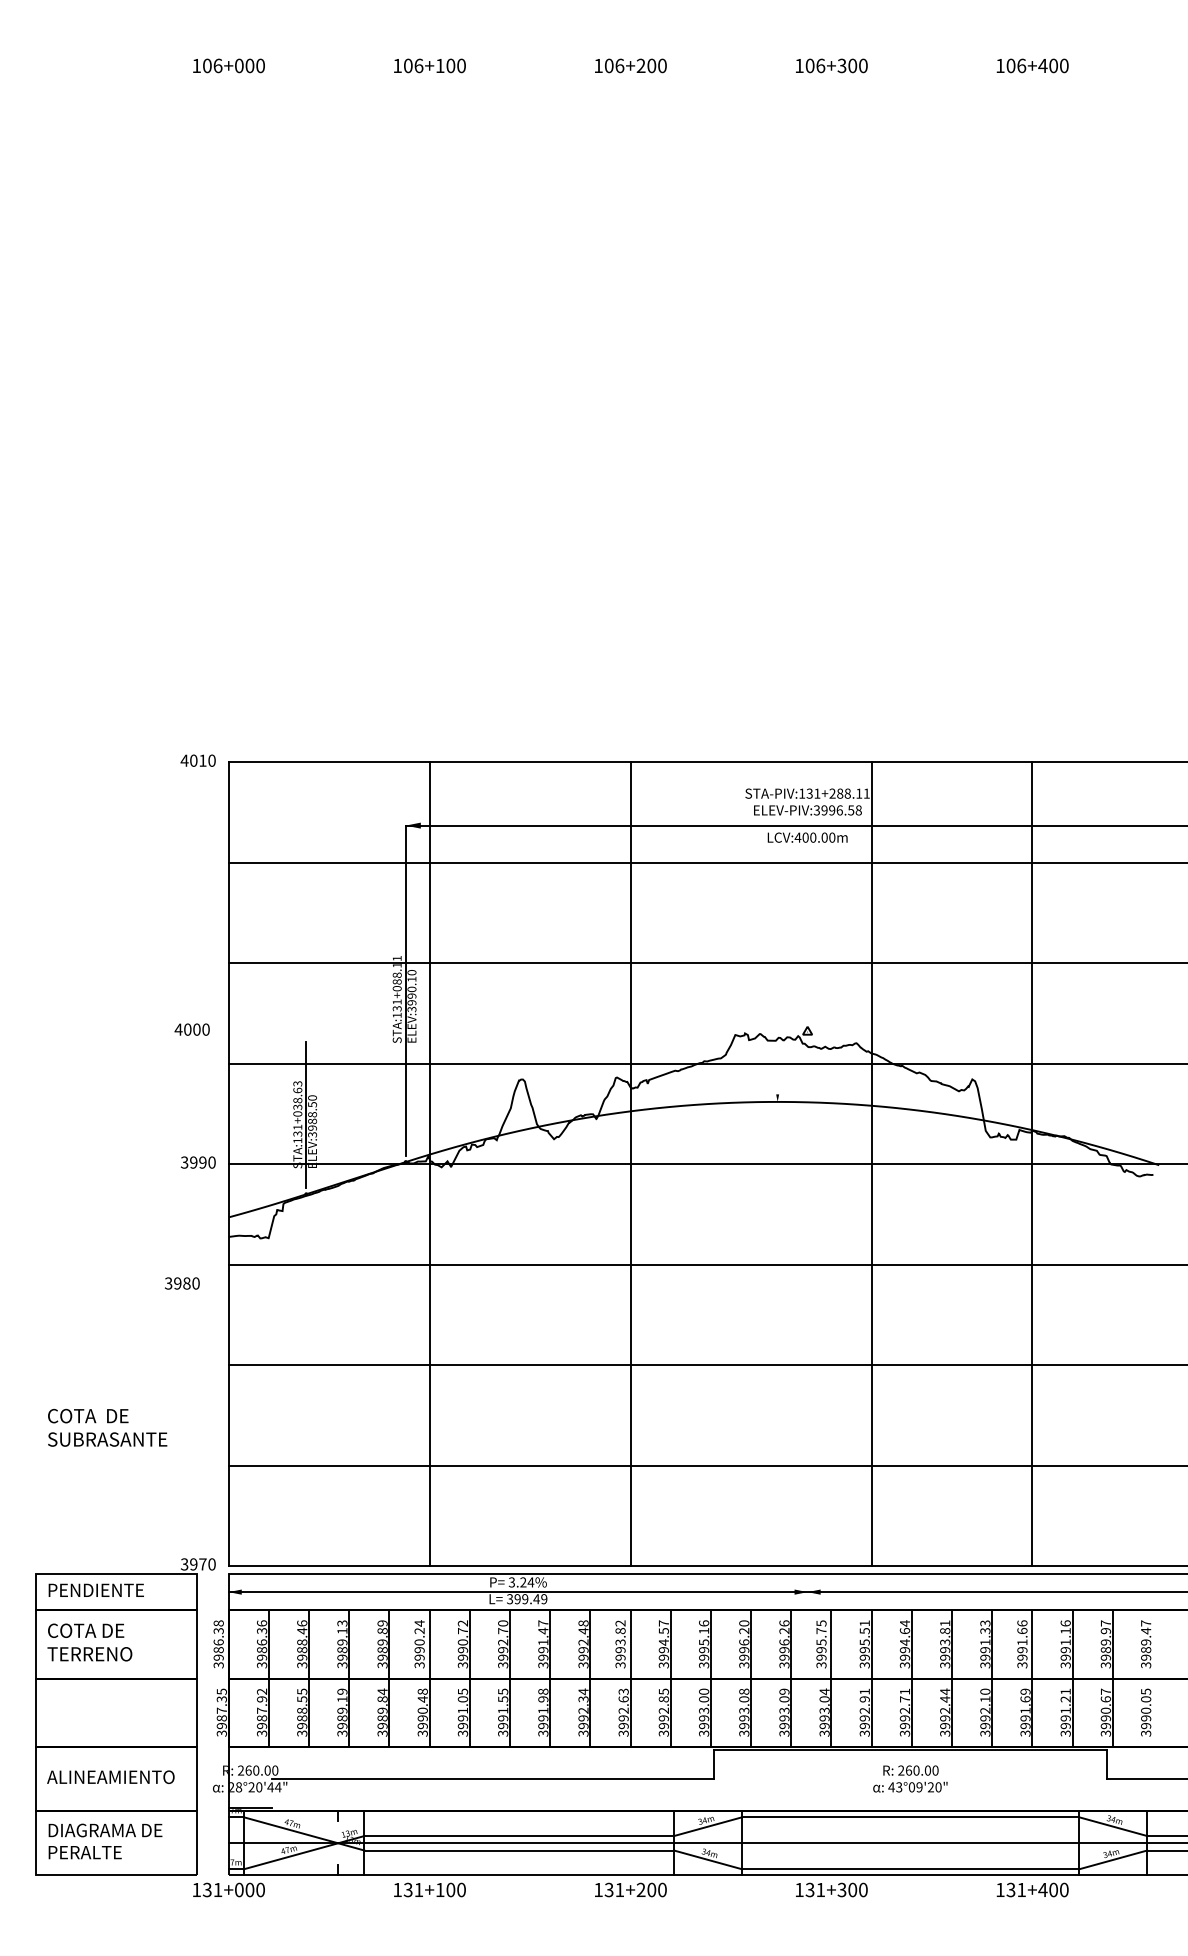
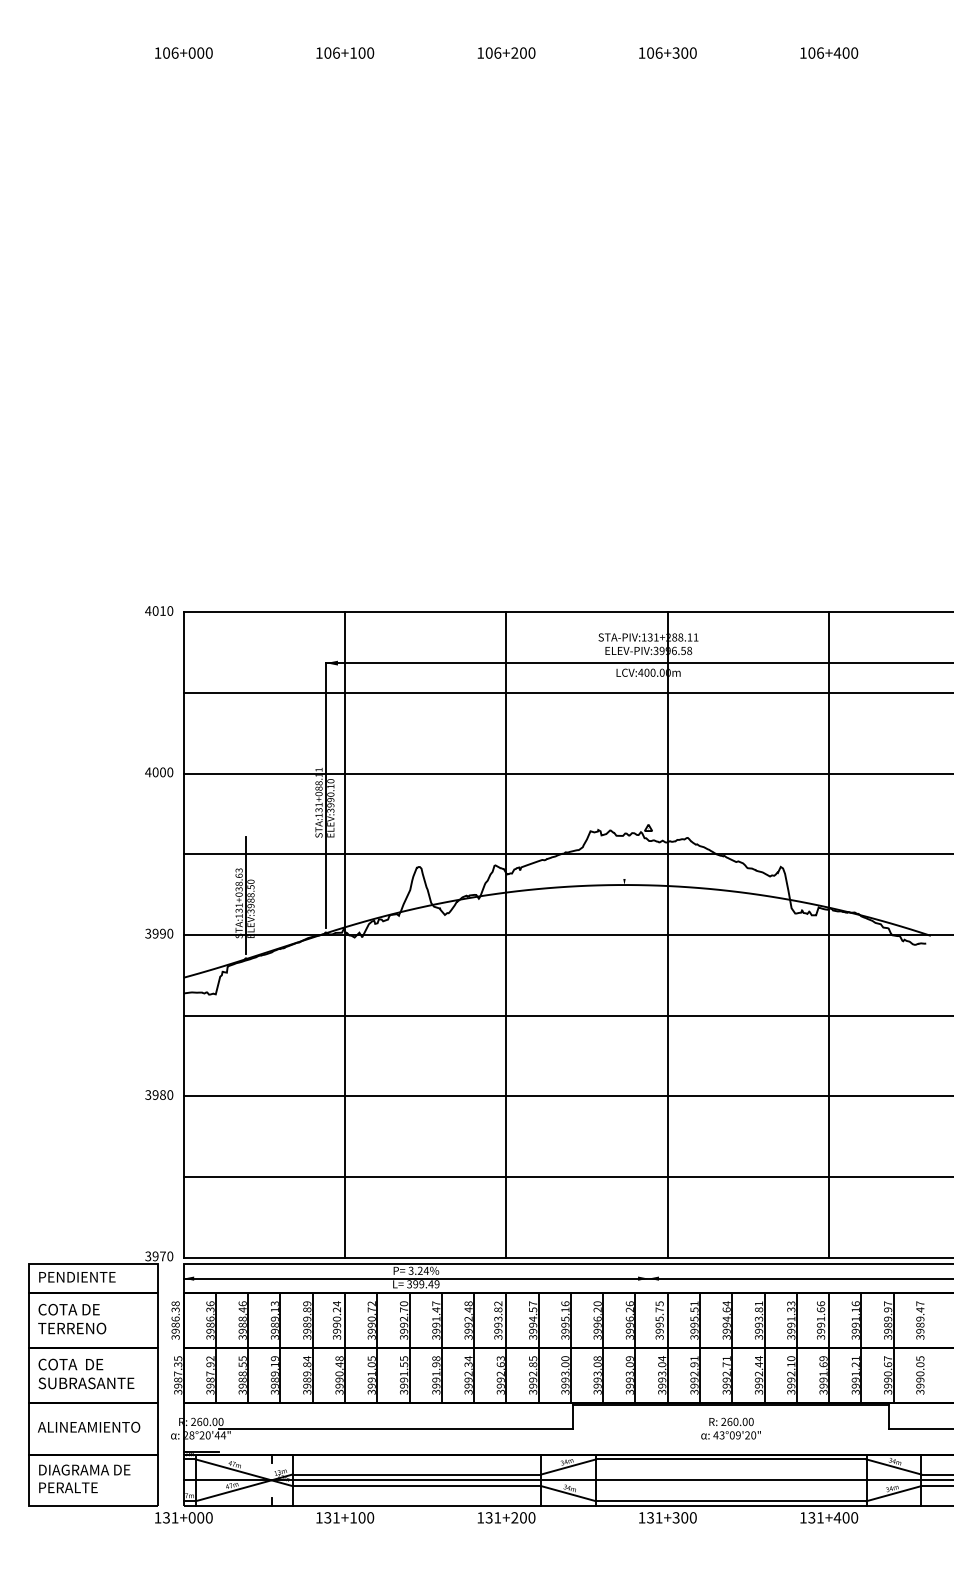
text: (191, 1029) -> (158, 772), moved
line: (872, 1164) -> (667, 935), moved
text: (182, 1283) -> (159, 1095), moved
text: (107, 1427) -> (86, 1373), moved

